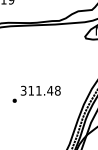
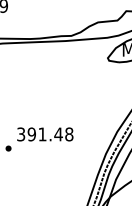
text: (31, 90) -> (32, 134), 311.48 -> 391.48

